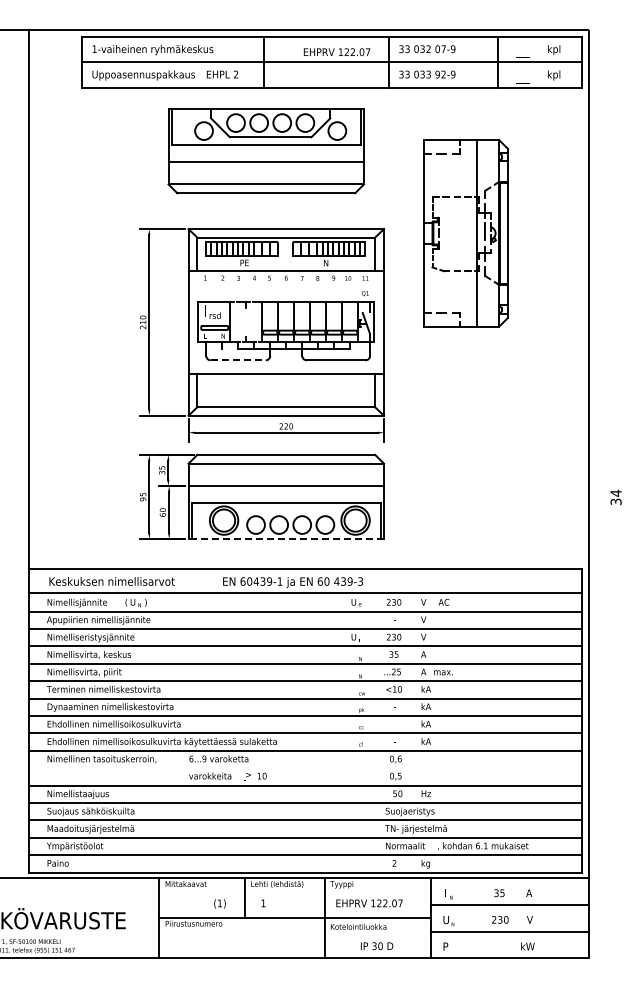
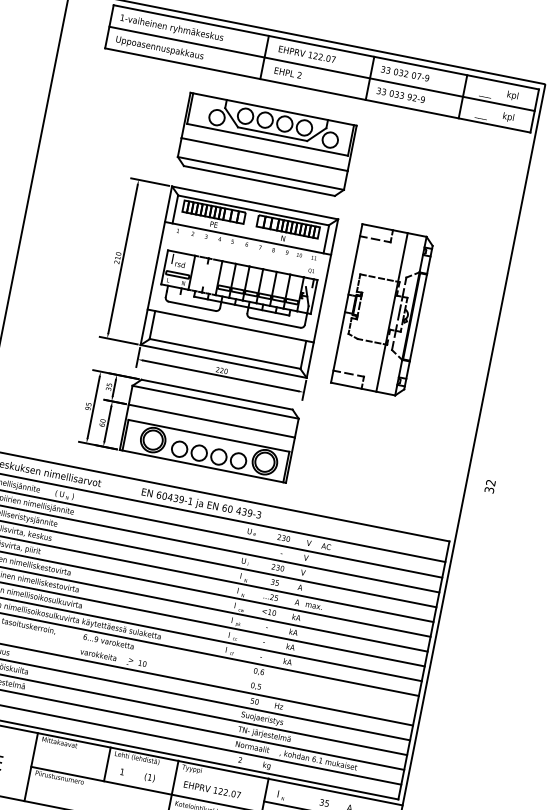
text: (336, 51) -> (306, 53), moved
text: (221, 74) -> (287, 72), moved
part: (266, 151) -> (266, 145), moved
part: (466, 233) -> (383, 310), moved
line: (238, 360) -> (192, 306), dashed -> solid
text: (615, 492) -> (490, 482), 34 -> 32
line: (286, 539) -> (203, 466), dashed -> solid
text: (219, 903) -> (149, 777), moved

